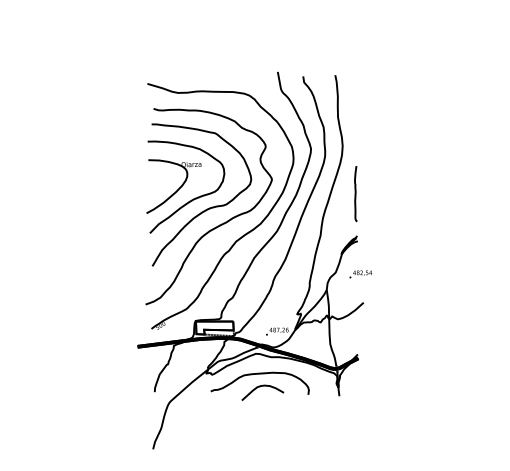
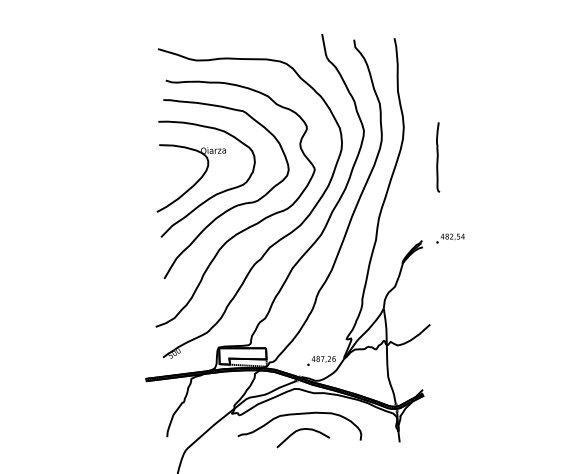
line: (355, 194) -> (437, 158), moved
text: (360, 274) -> (450, 238), moved

